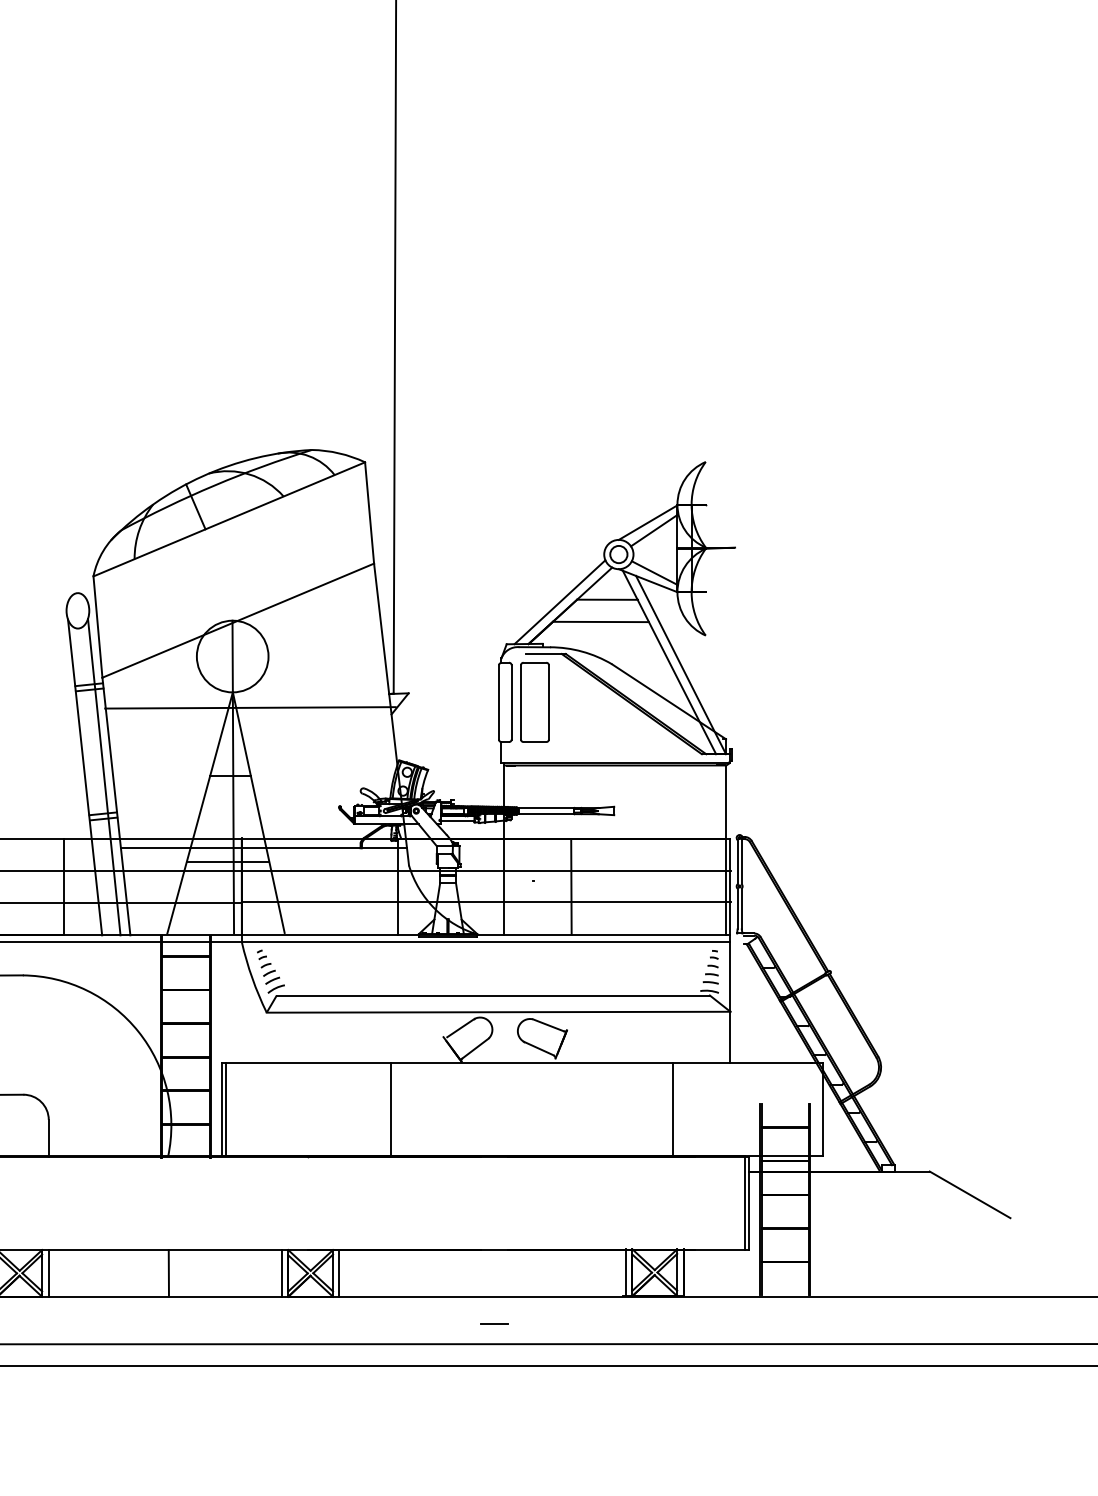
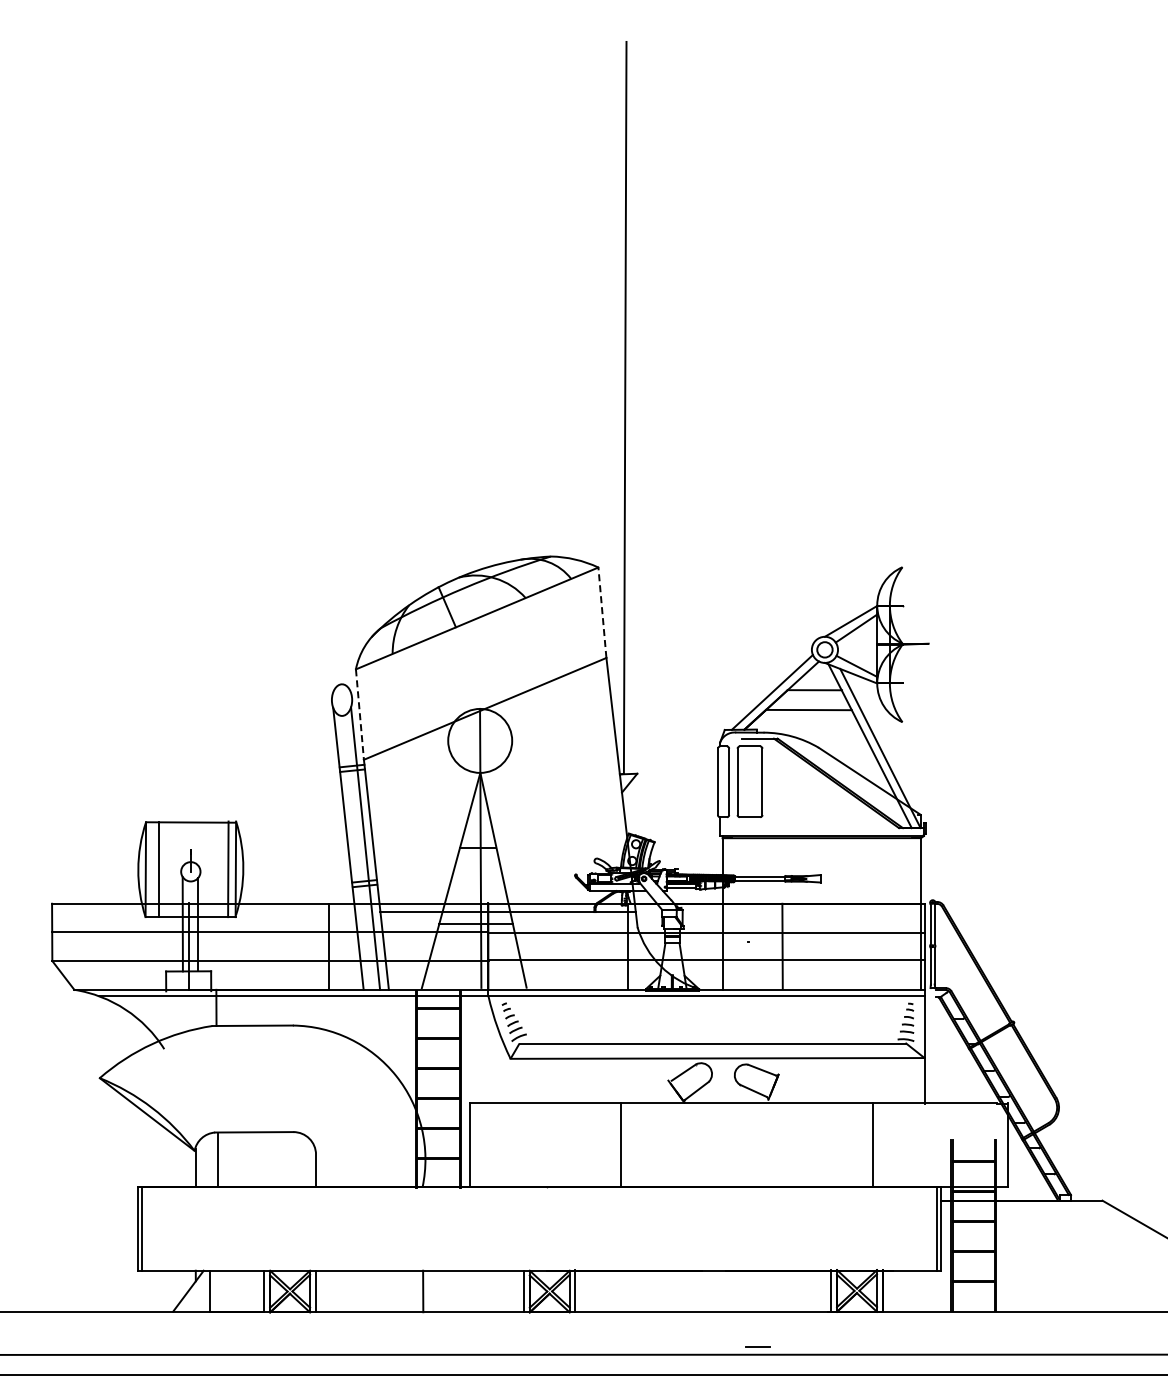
line: (369, 512) -> (602, 612), solid -> dashed
line: (97, 628) -> (359, 715), solid -> dashed
line: (249, 707) -> (495, 786), removed
line: (226, 1109) -> (474, 1145), removed
line: (494, 1323) -> (757, 1346), moved

